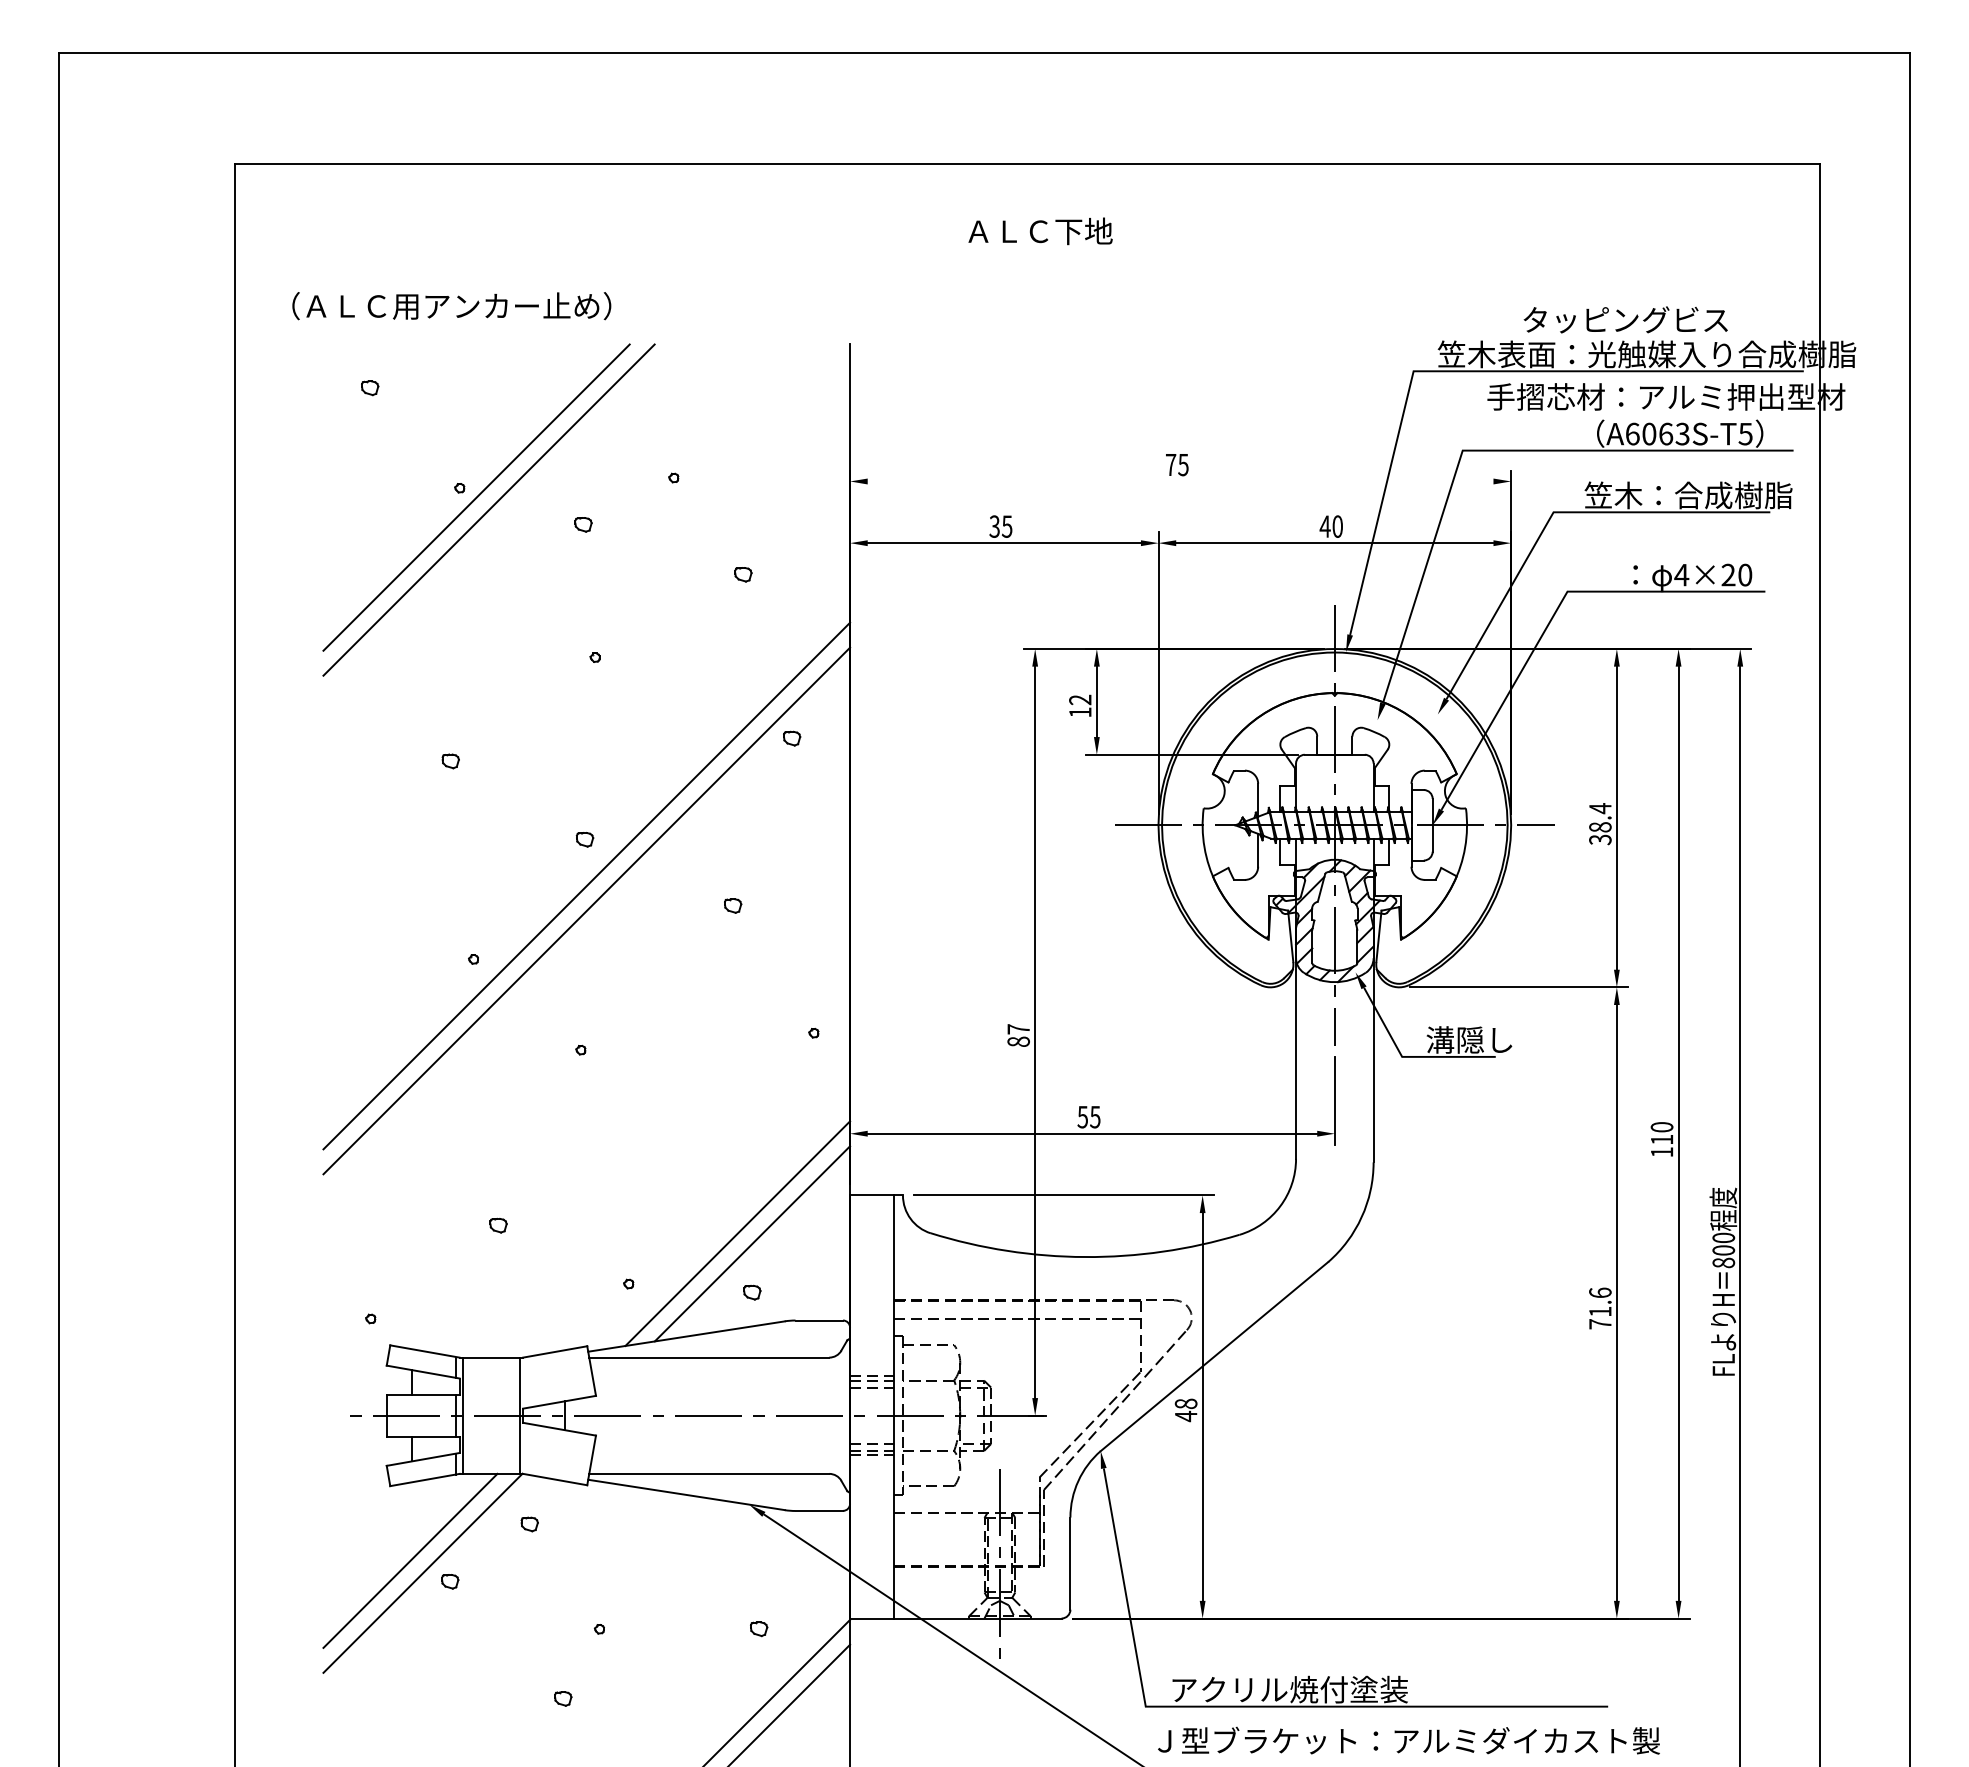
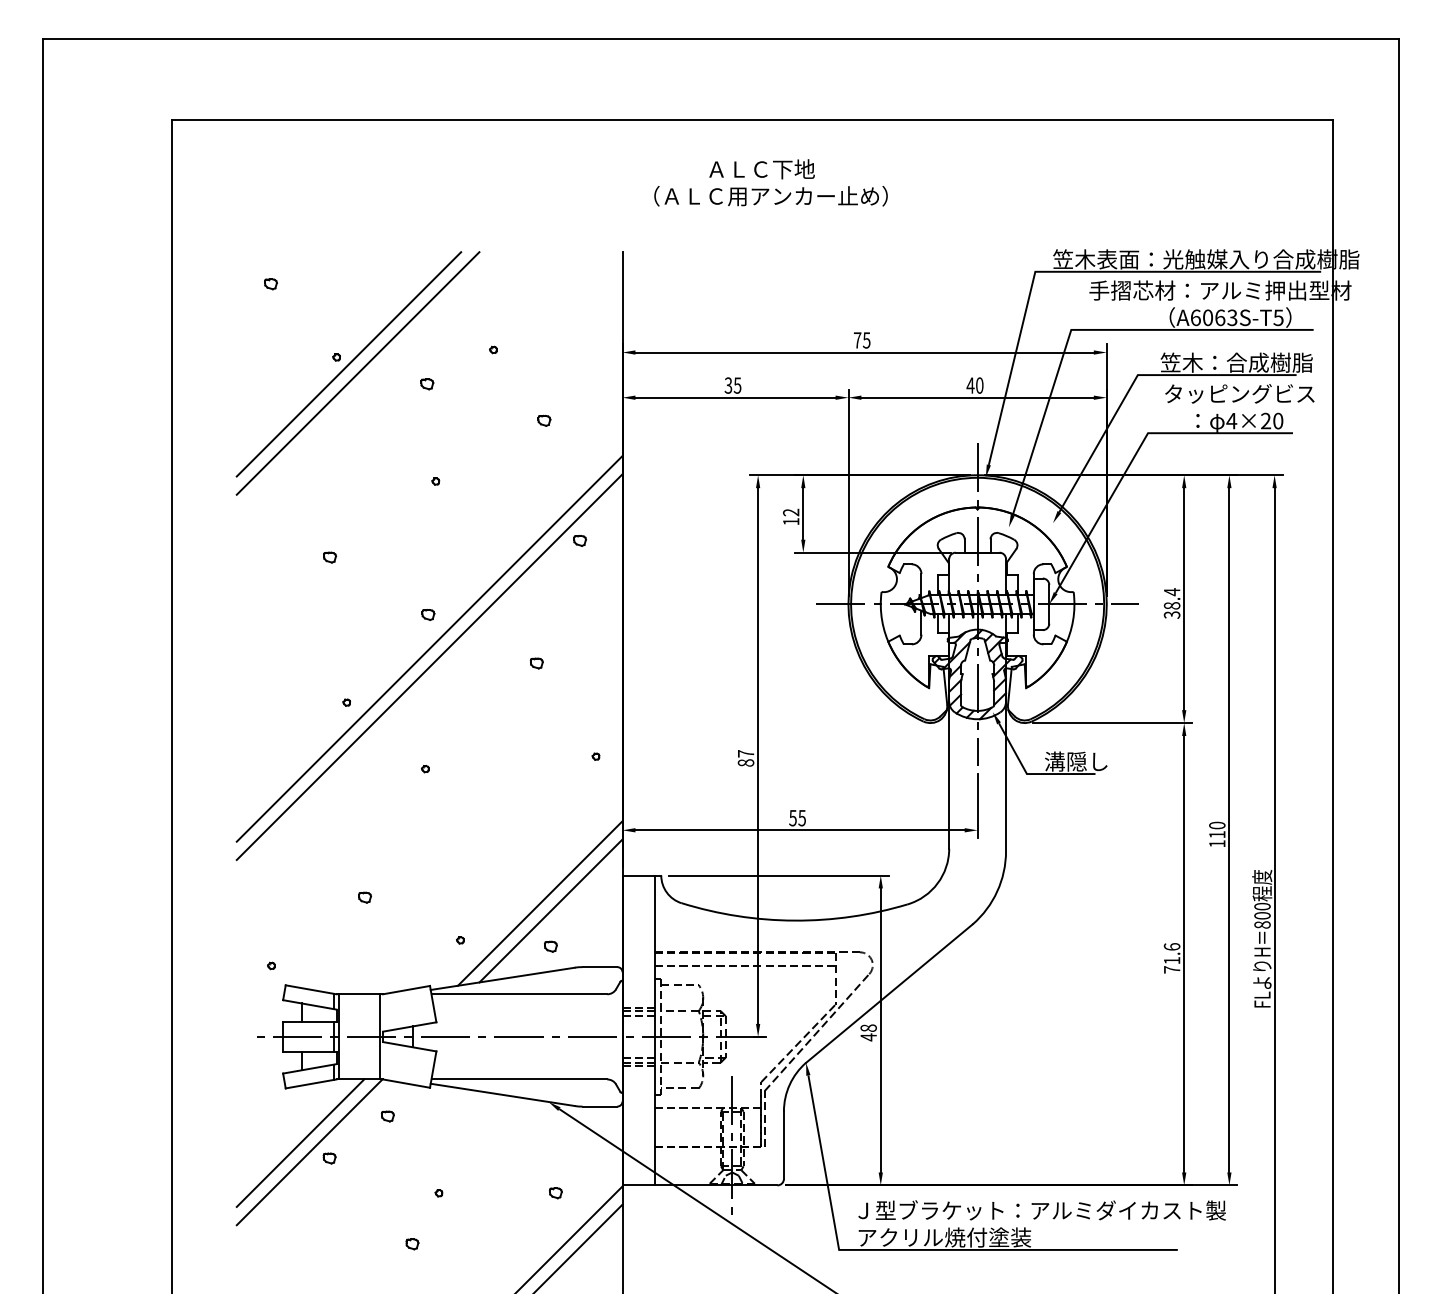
text: (451, 306) -> (770, 196), moved
text: (1625, 319) -> (1239, 393), moved
line: (1180, 481) -> (864, 352), added
text: (1408, 1740) -> (1041, 1210), moved

